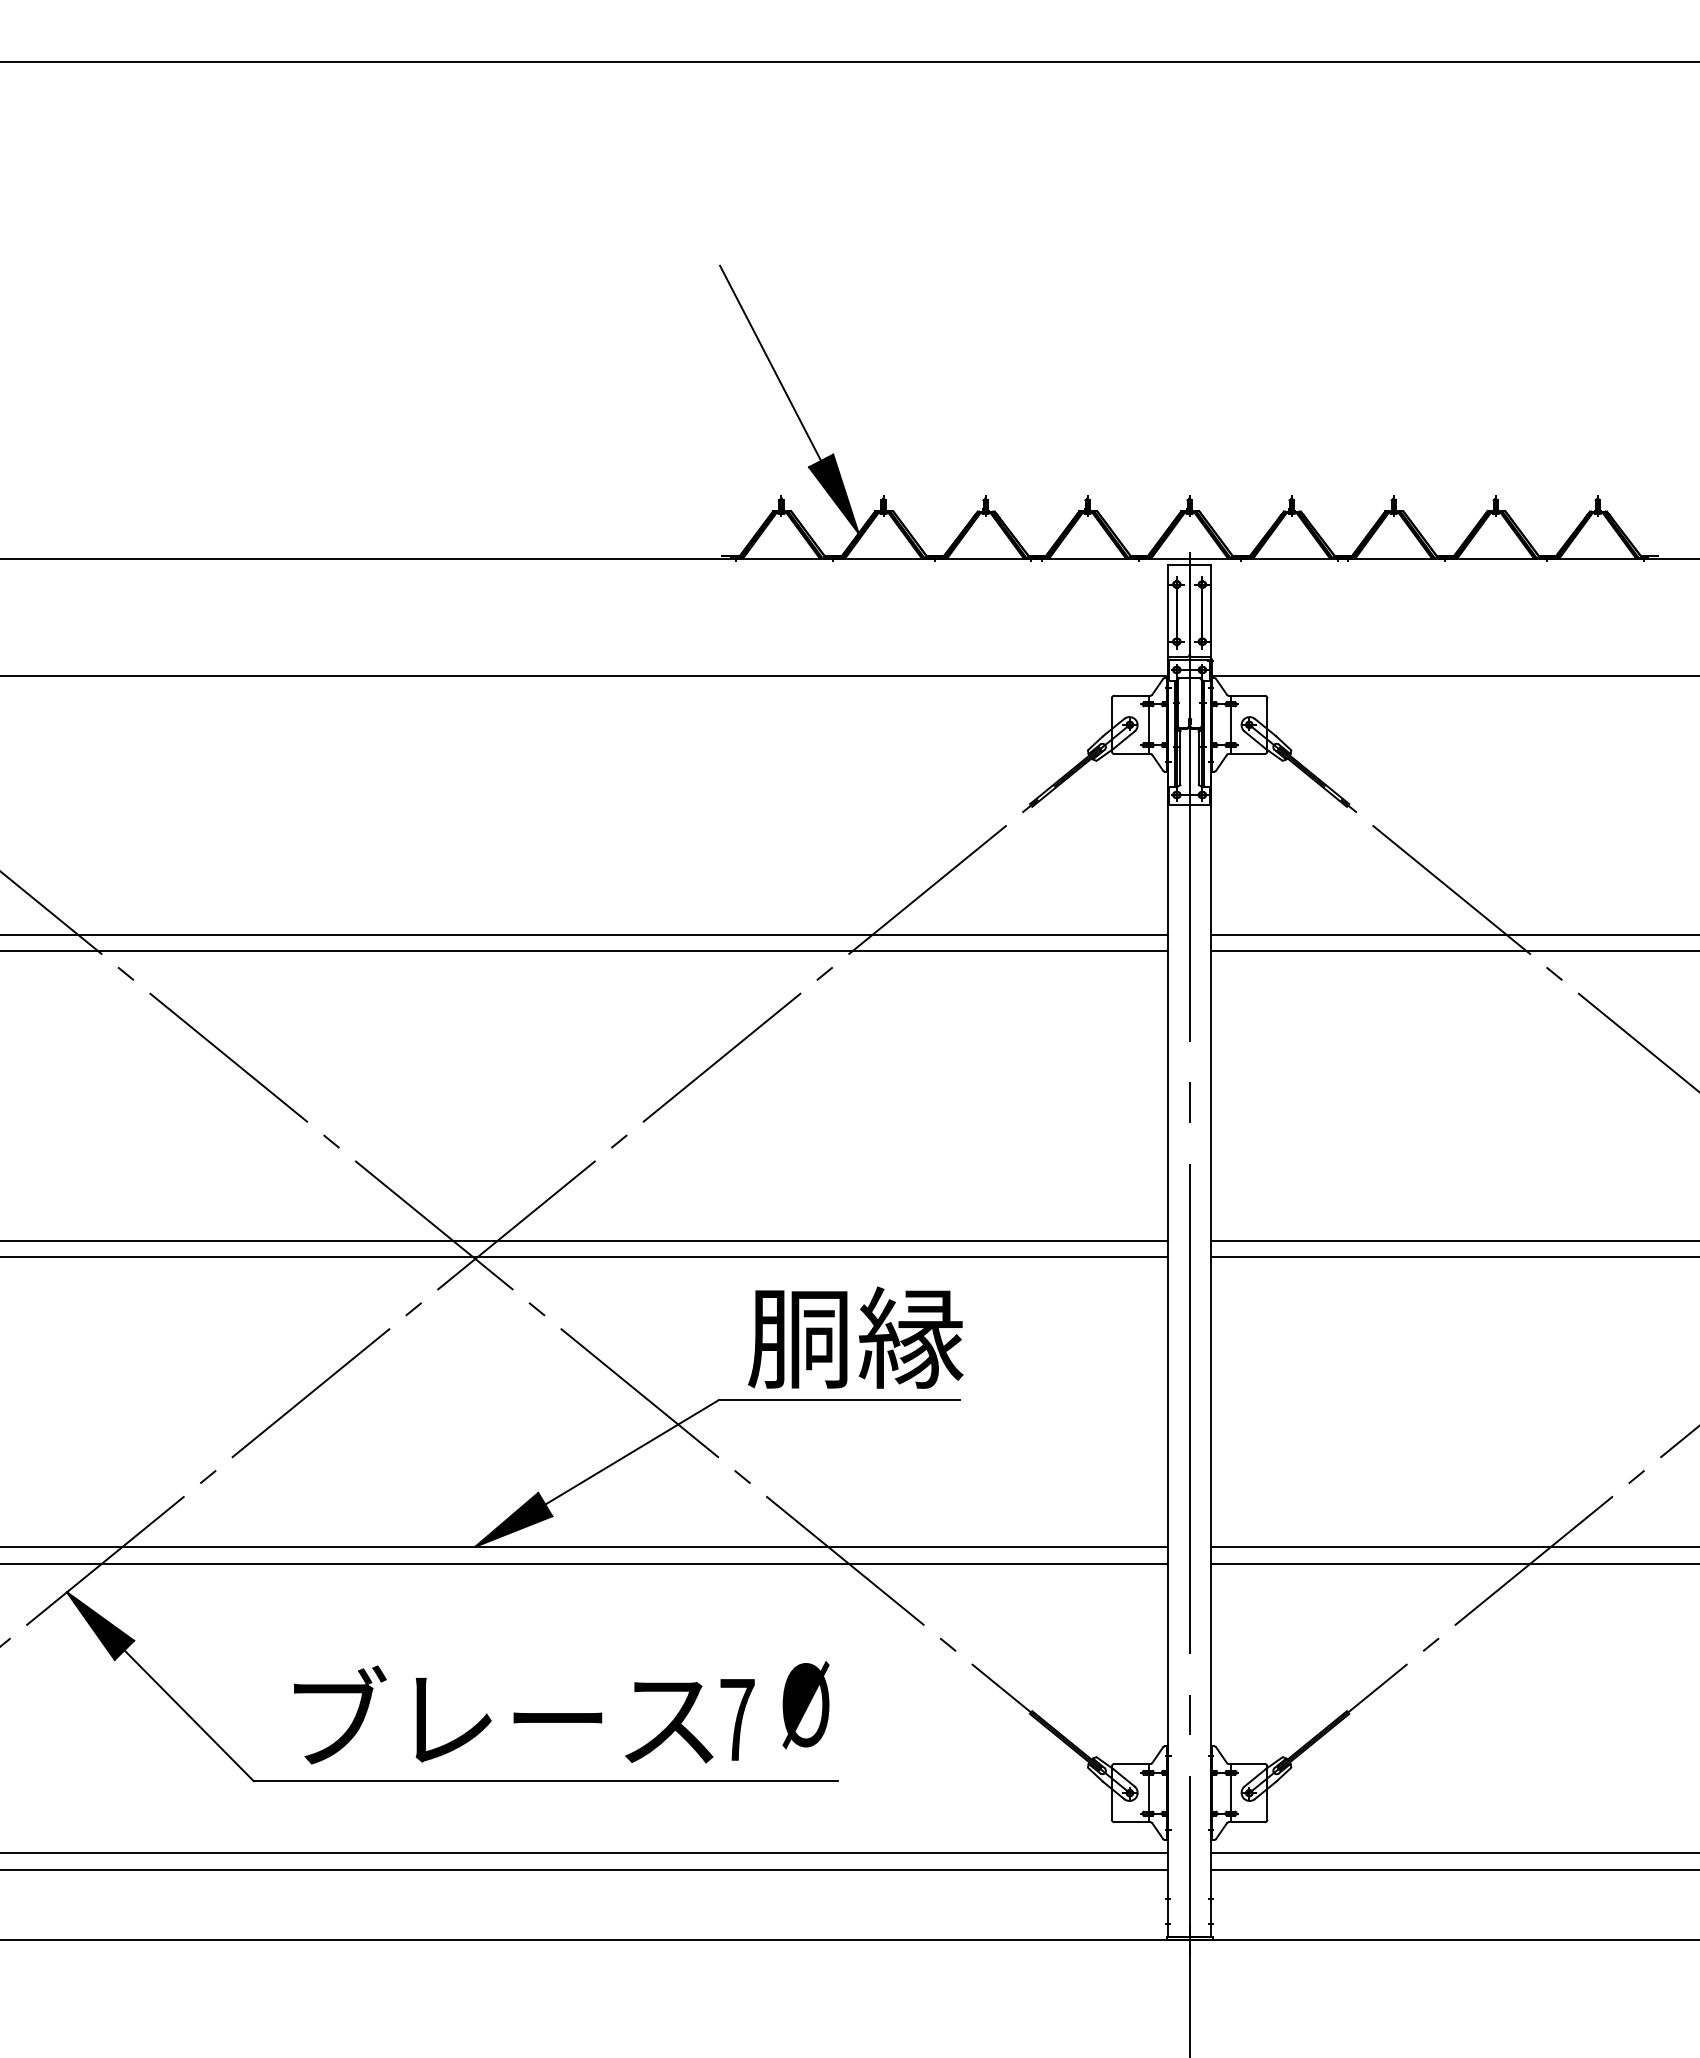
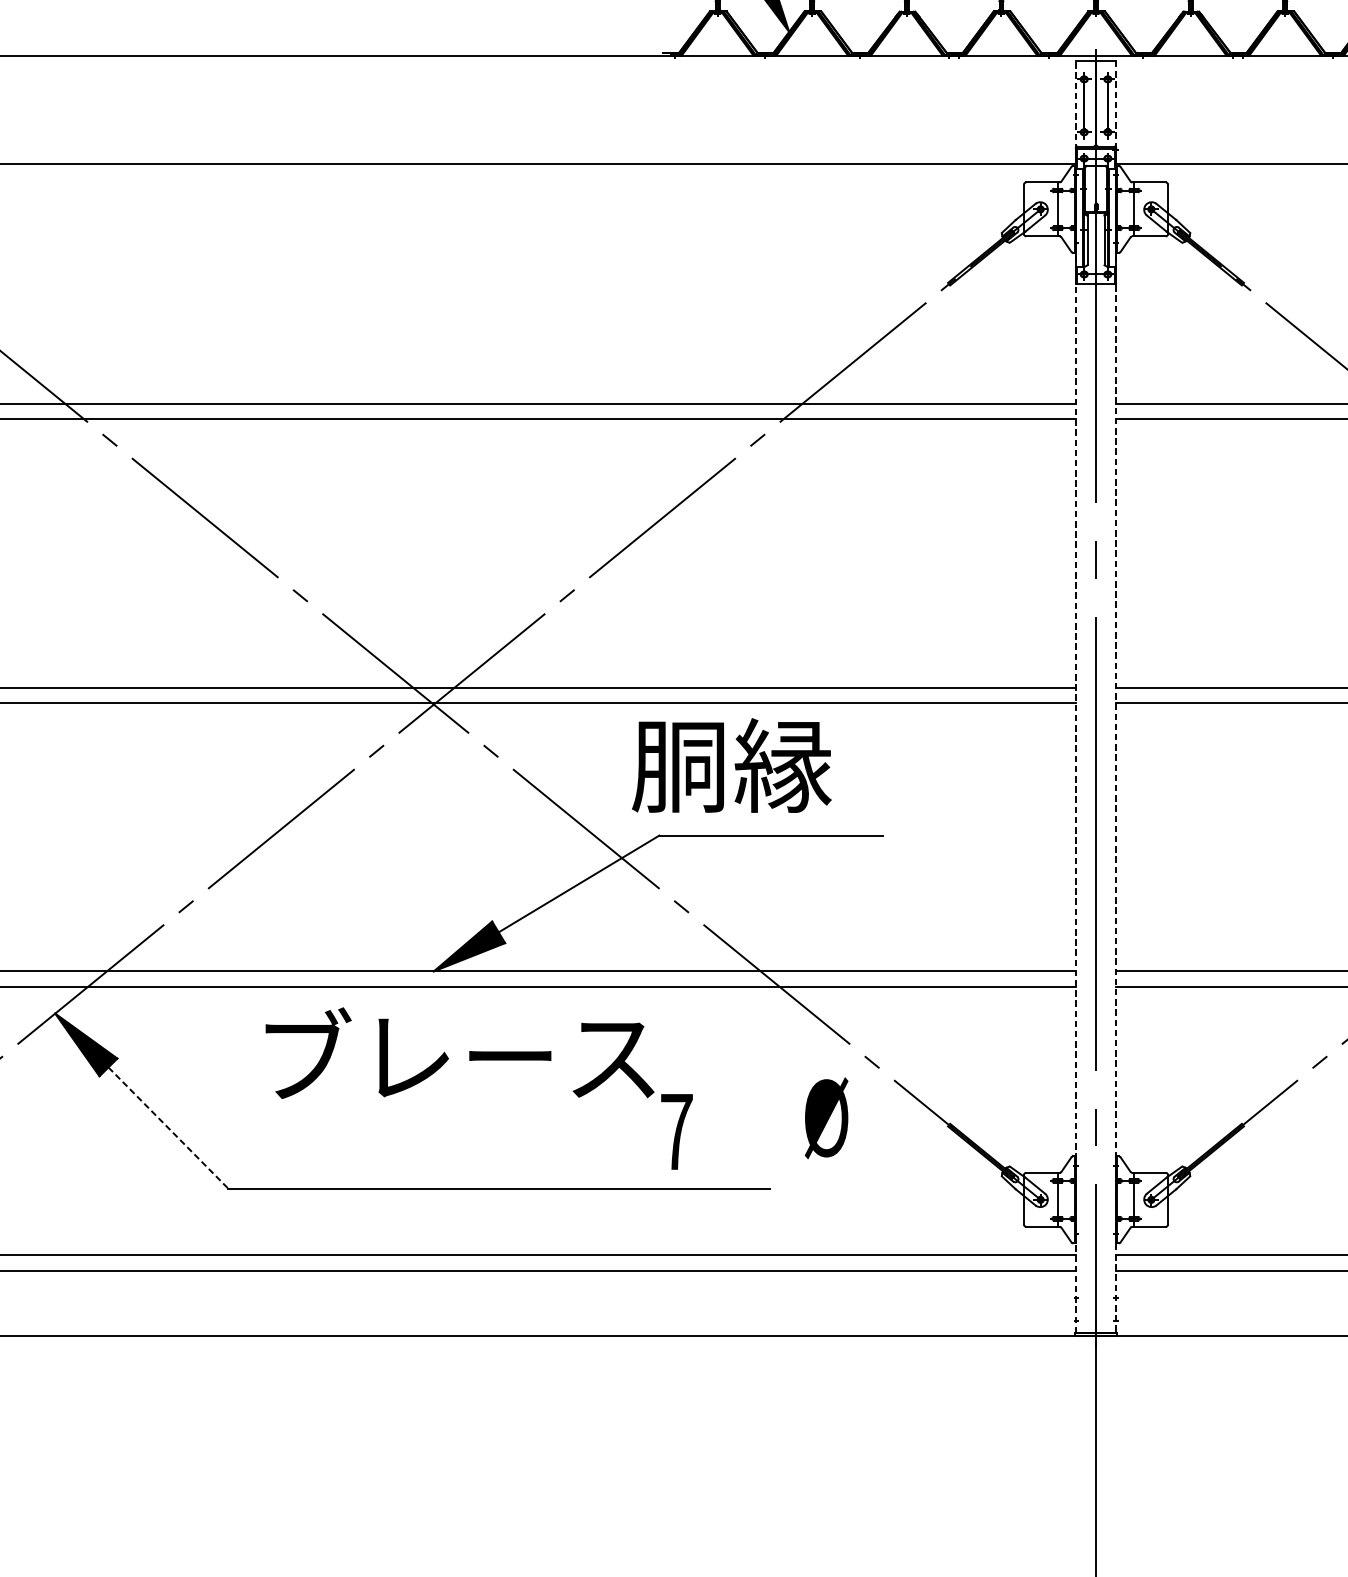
line: (1167, 1250) -> (1075, 696), solid -> dashed
line: (1211, 1251) -> (1116, 697), solid -> dashed
text: (855, 1337) -> (731, 765), moved
text: (805, 1705) -> (826, 1118), moved
text: (503, 1714) -> (459, 1052), moved
line: (189, 1716) -> (168, 1128), solid -> dashed

